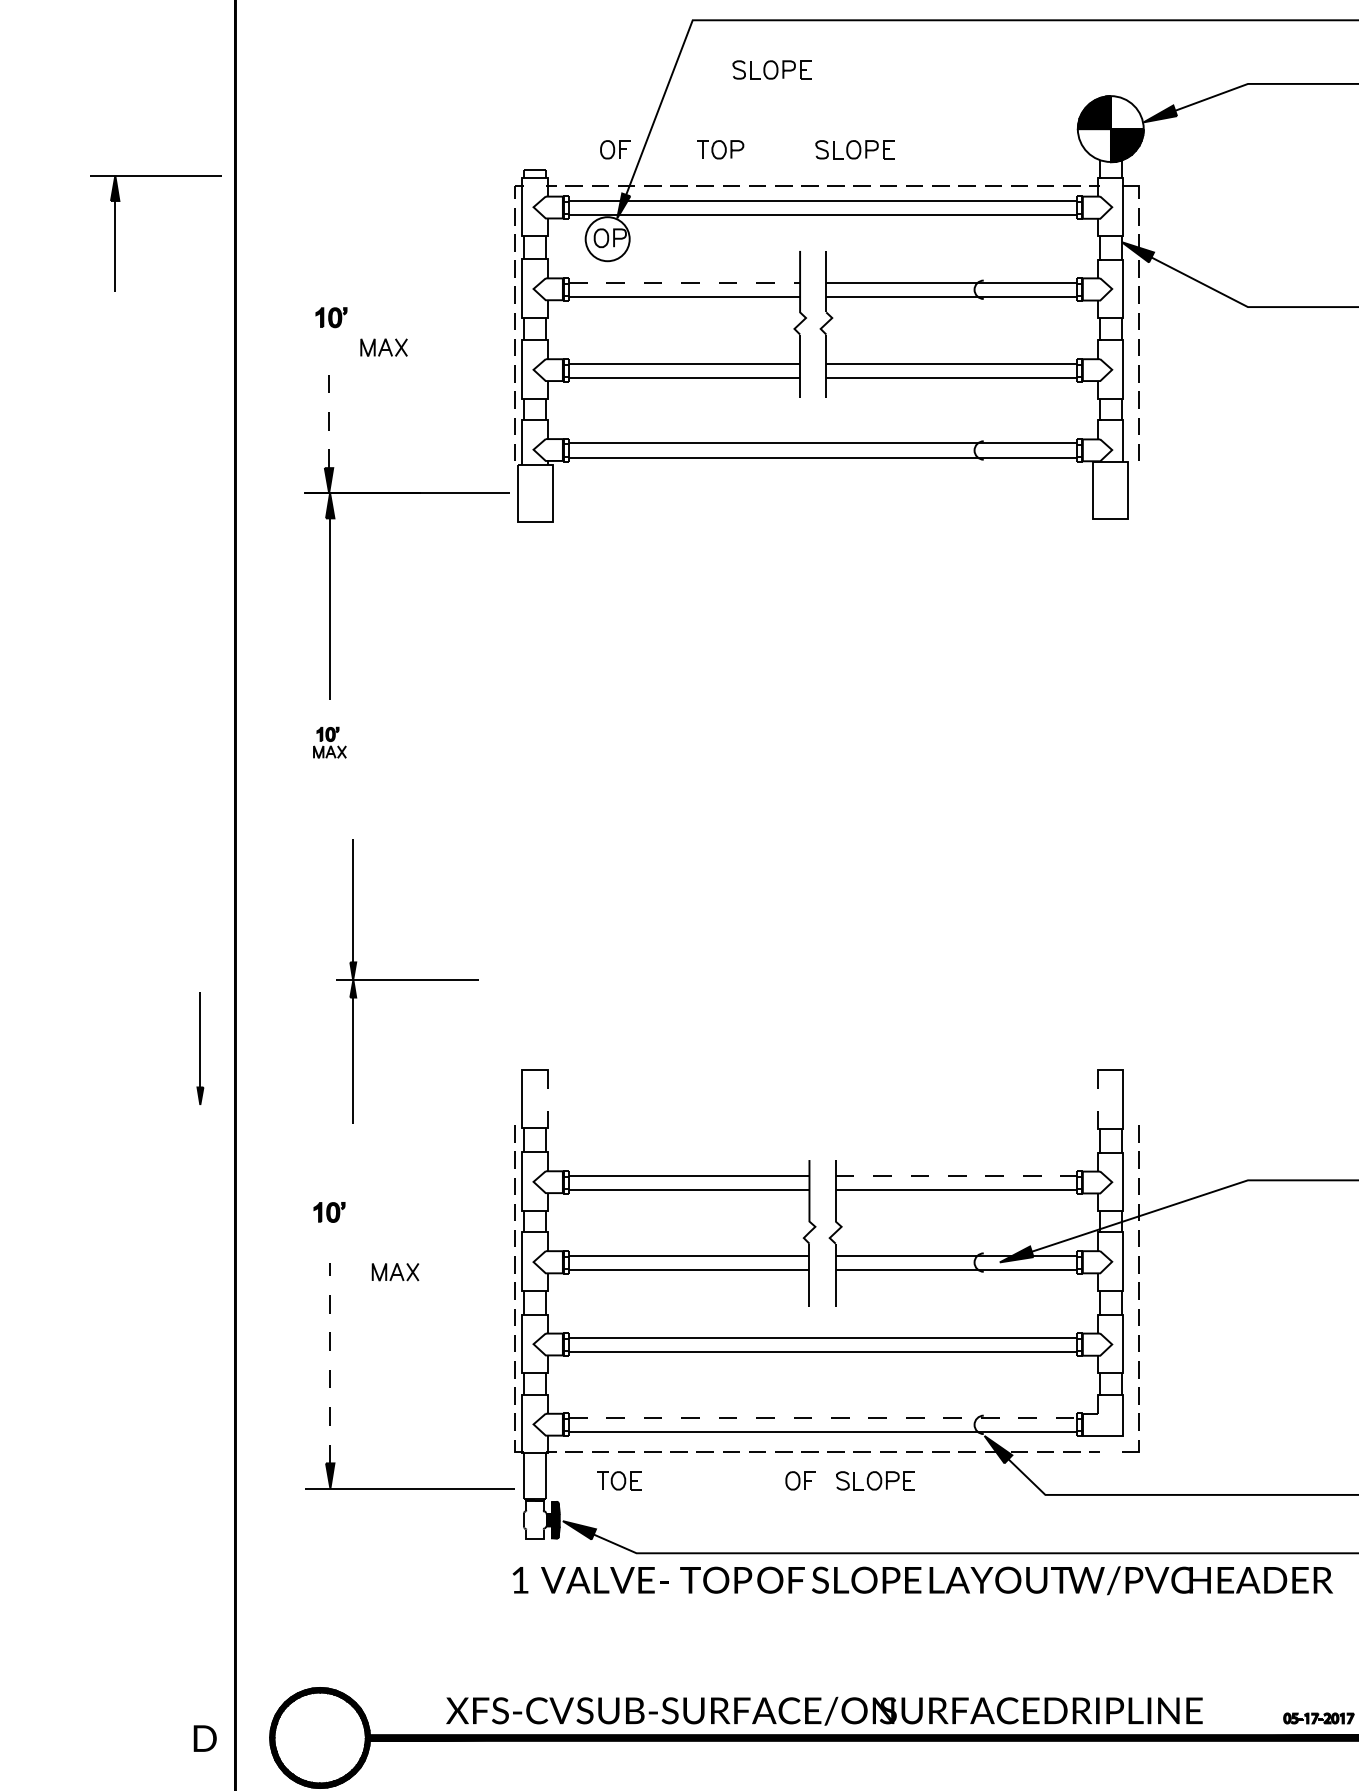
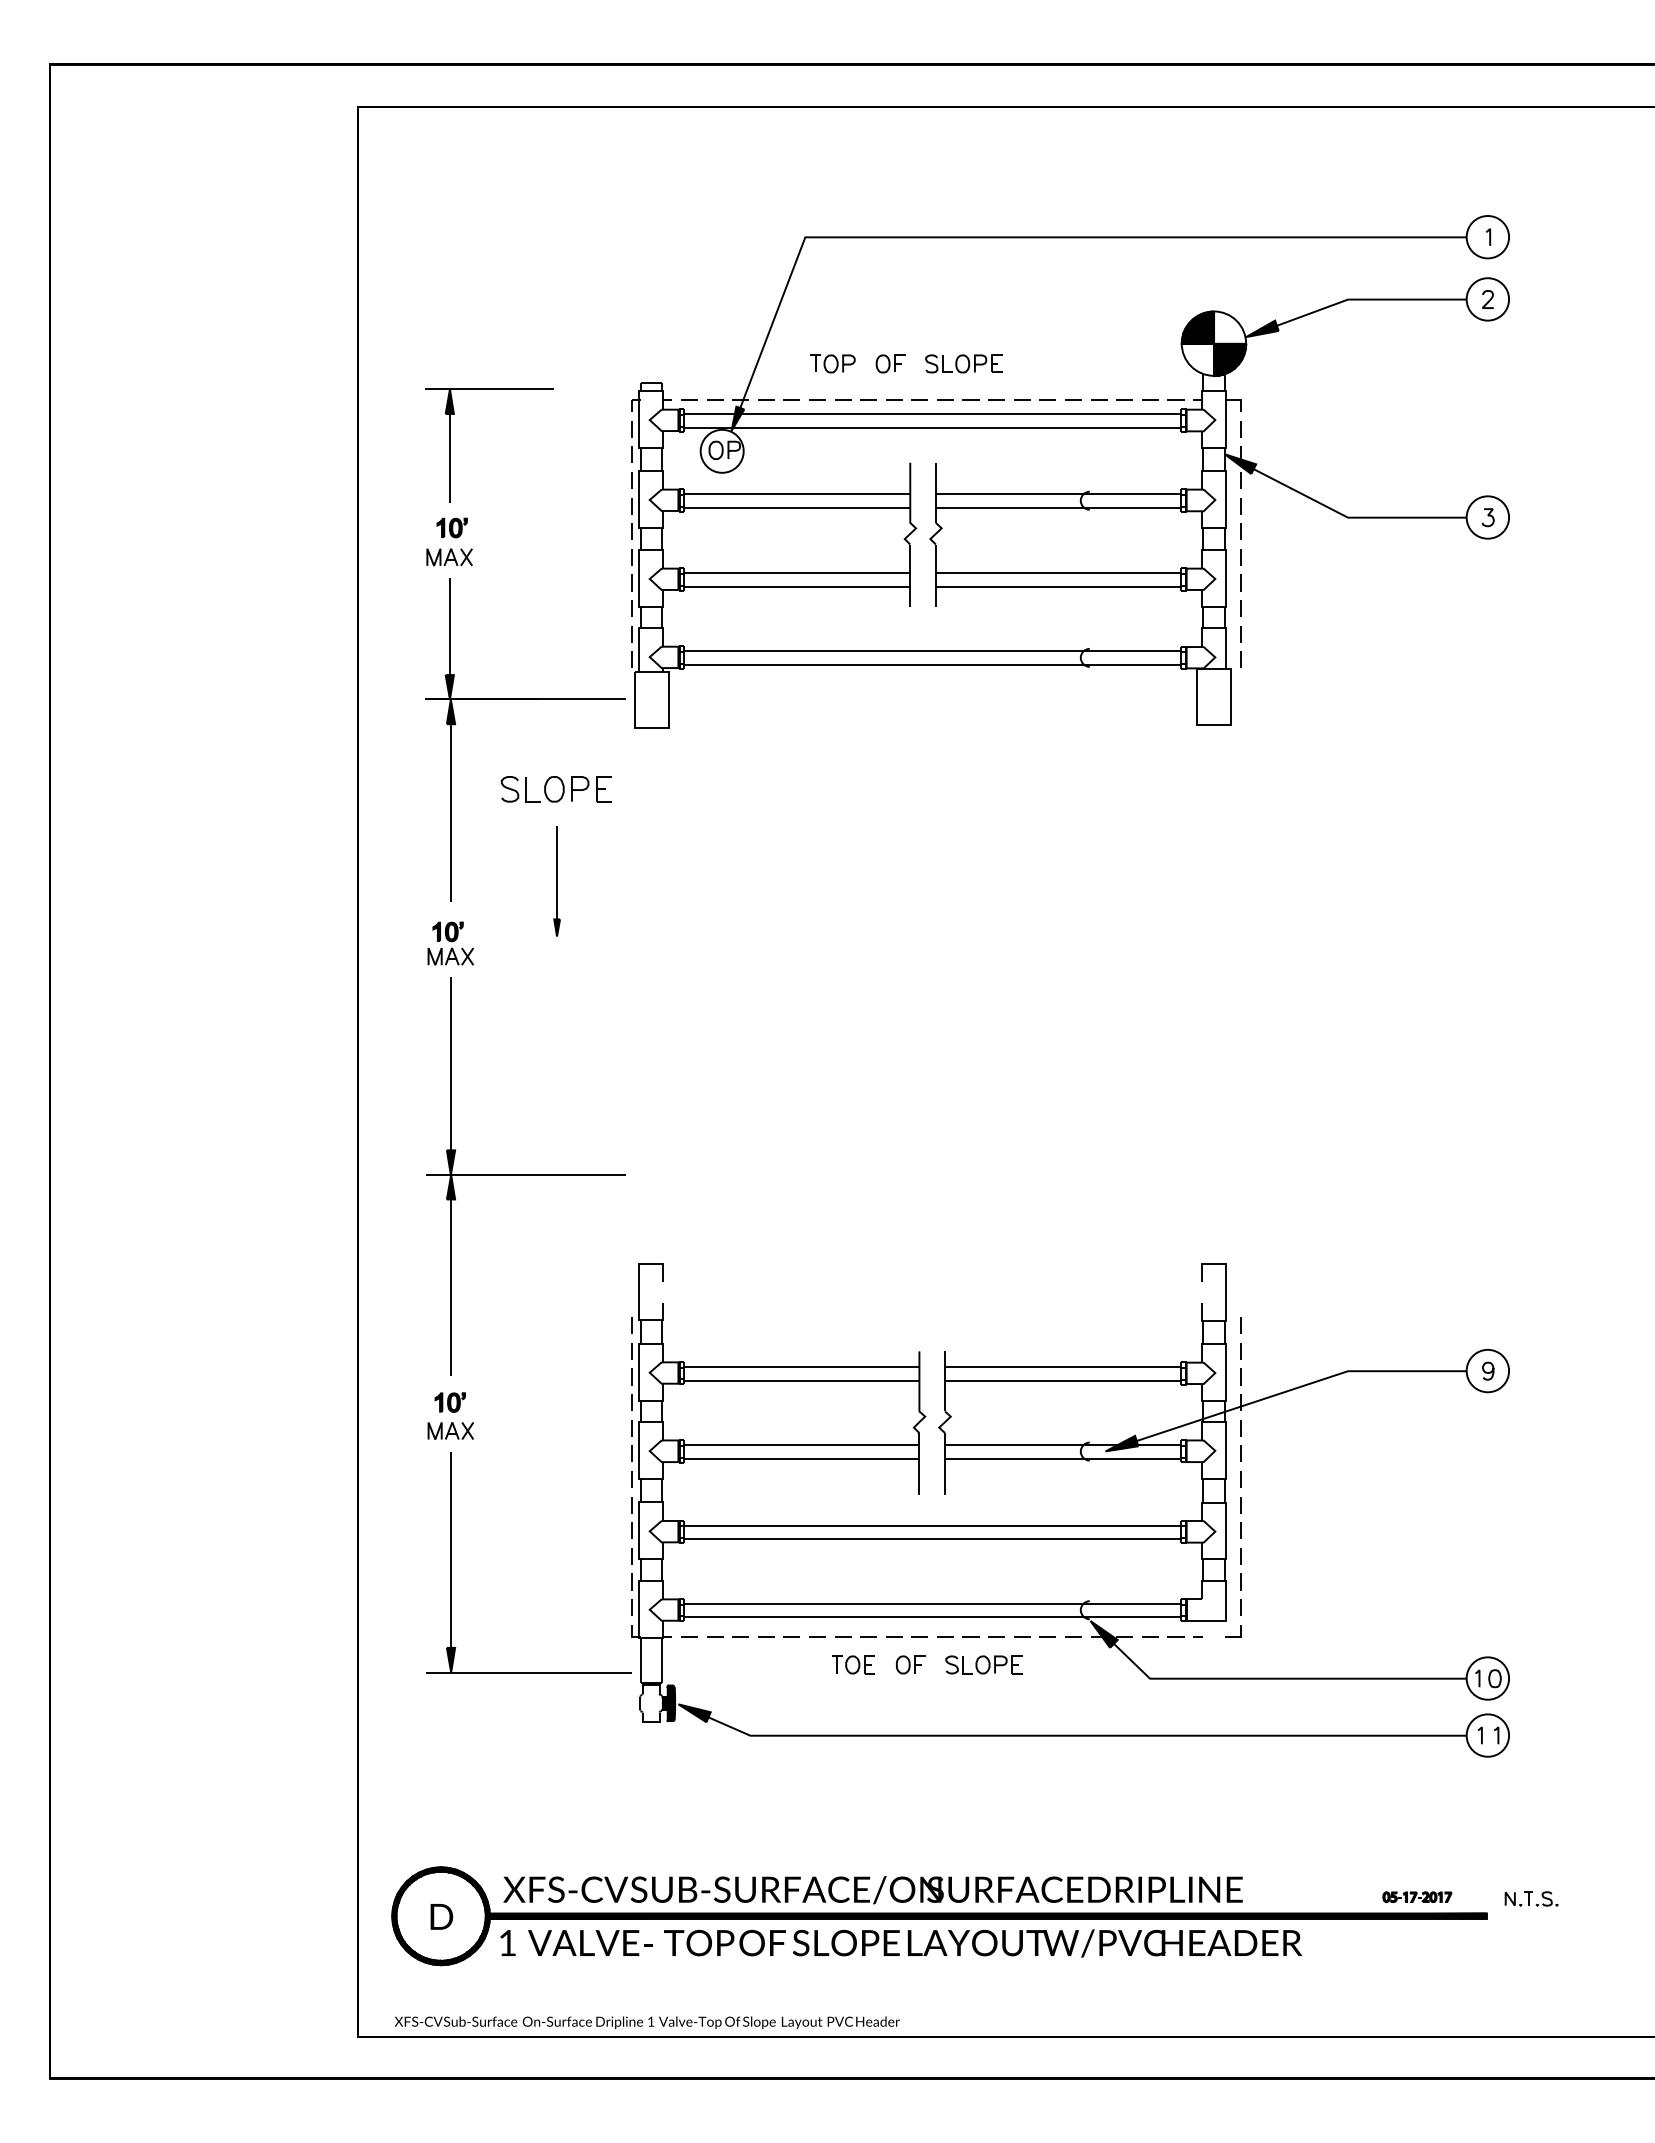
part: (771, 69) -> (882, 285), removed
part: (615, 149) -> (890, 363), moved
part: (115, 233) -> (450, 445), moved
line: (684, 282) -> (797, 493), dashed -> solid
part: (383, 347) -> (449, 557), moved
line: (328, 418) -> (449, 626), dashed -> solid
part: (437, 585) -> (555, 789), added
part: (329, 742) -> (450, 943), size x1.43
part: (406, 981) -> (525, 1176), size x1.43
part: (199, 1048) -> (556, 881), moved
line: (955, 1175) -> (1062, 1366), dashed -> solid
part: (395, 1271) -> (450, 1430), moved
line: (330, 1362) -> (451, 1549), dashed -> solid
line: (823, 1417) -> (933, 1603), dashed -> solid
part: (619, 1480) -> (853, 1664), moved
text: (923, 1580) -> (901, 1943), moved
text: (823, 1711) -> (872, 1890), moved
text: (204, 1738) -> (441, 1916), moved

